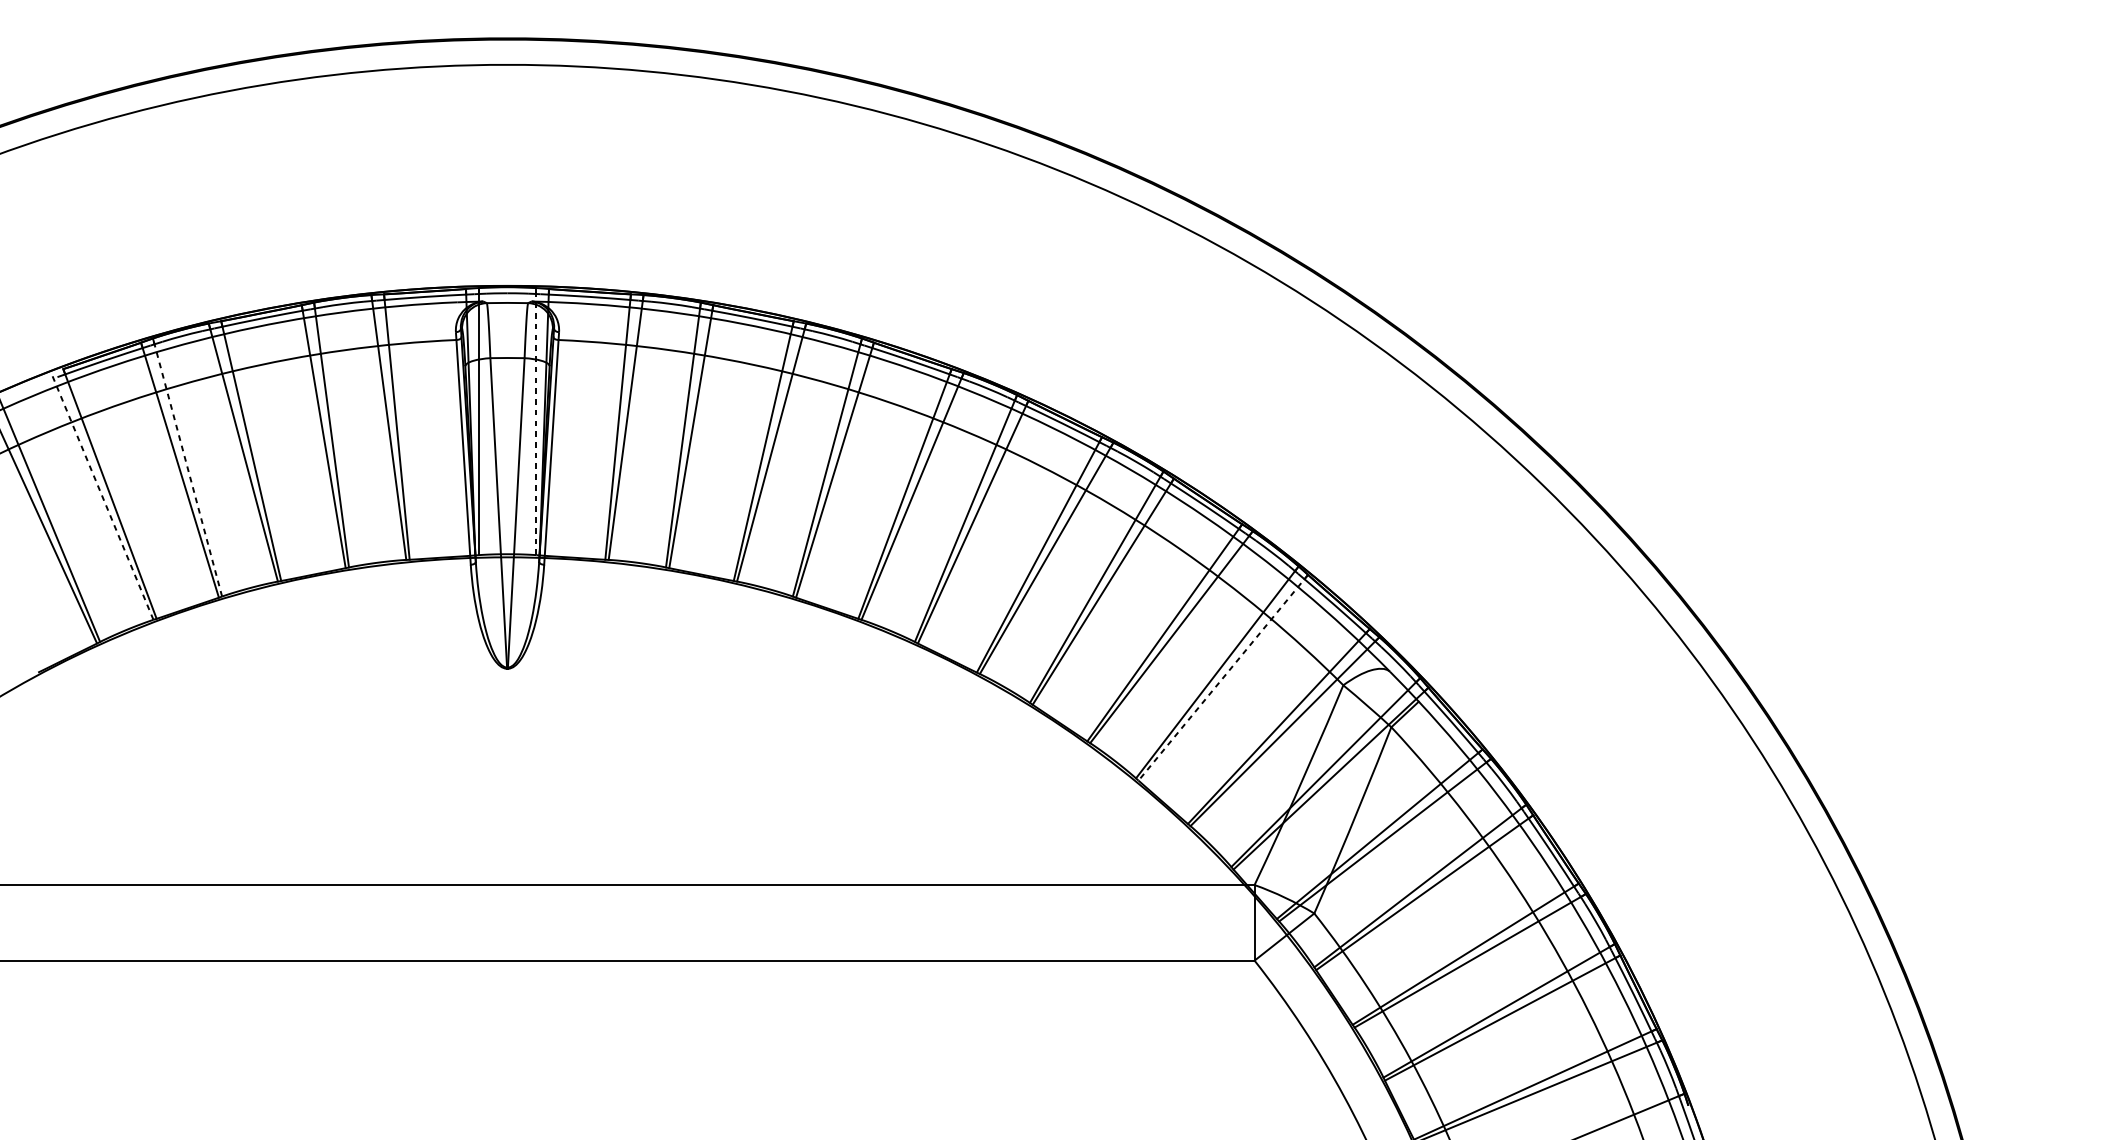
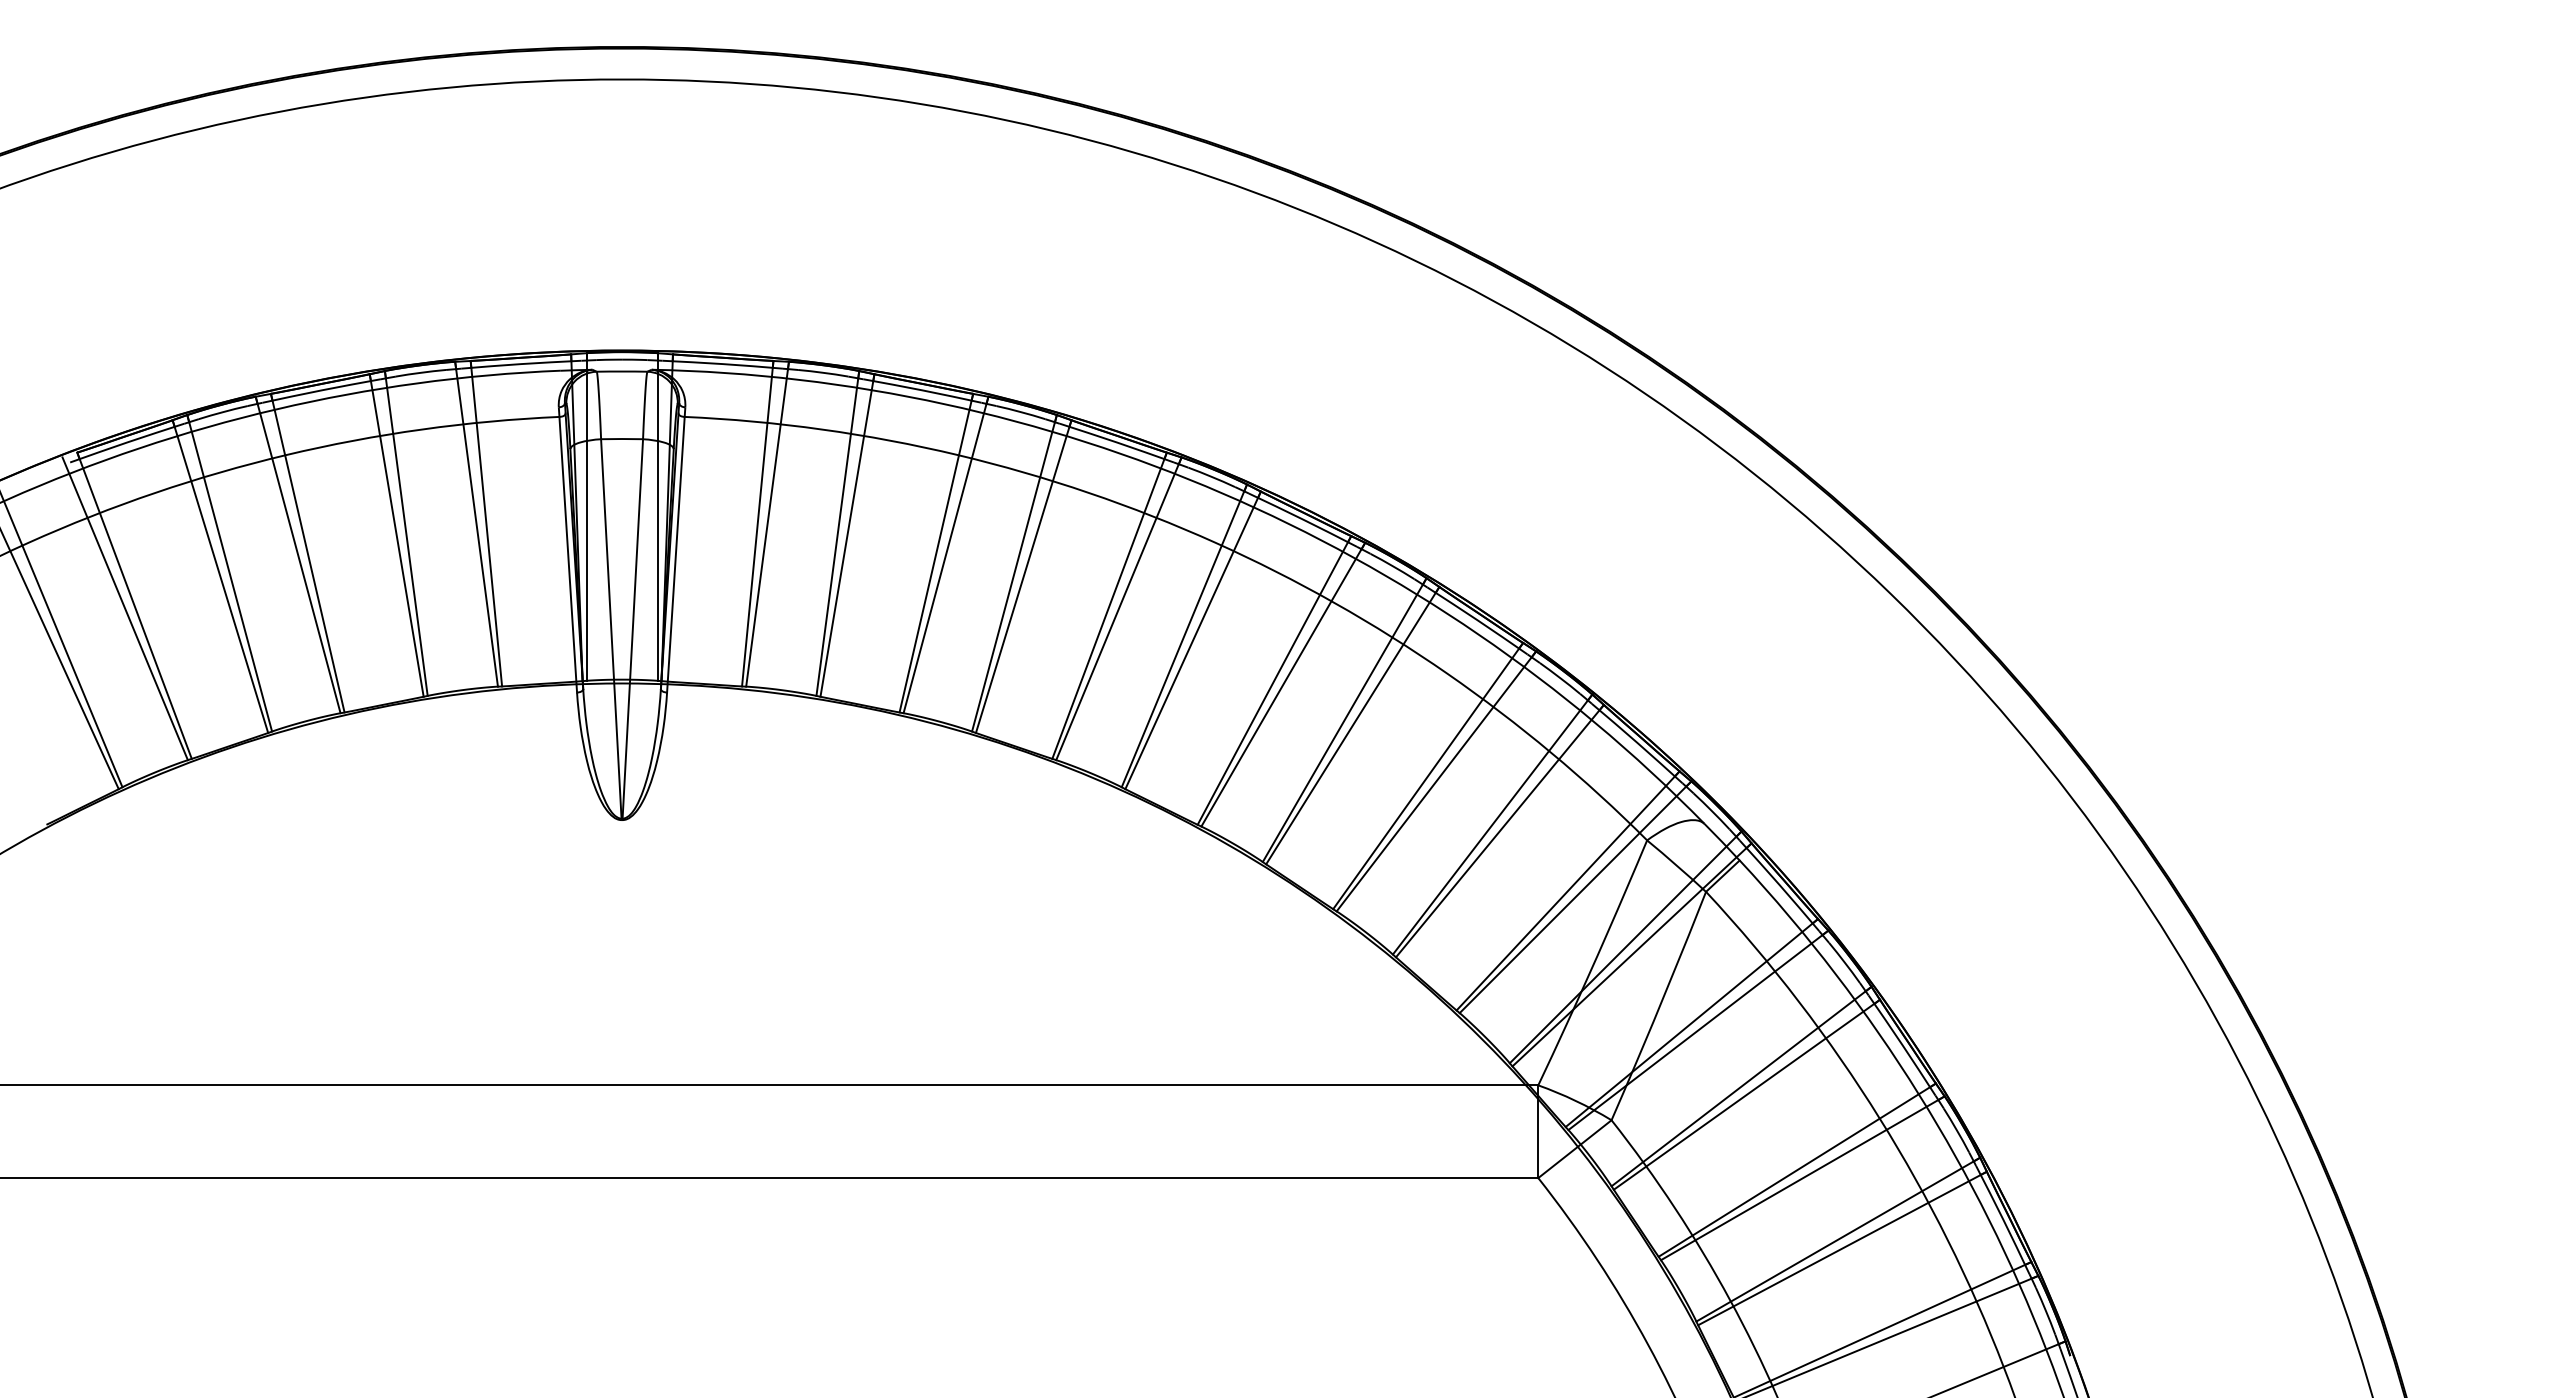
line: (536, 421) -> (657, 516), dashed -> solid
line: (187, 467) -> (229, 573), dashed -> solid
line: (102, 496) -> (125, 608), dashed -> solid
line: (1222, 678) -> (1499, 831), dashed -> solid

